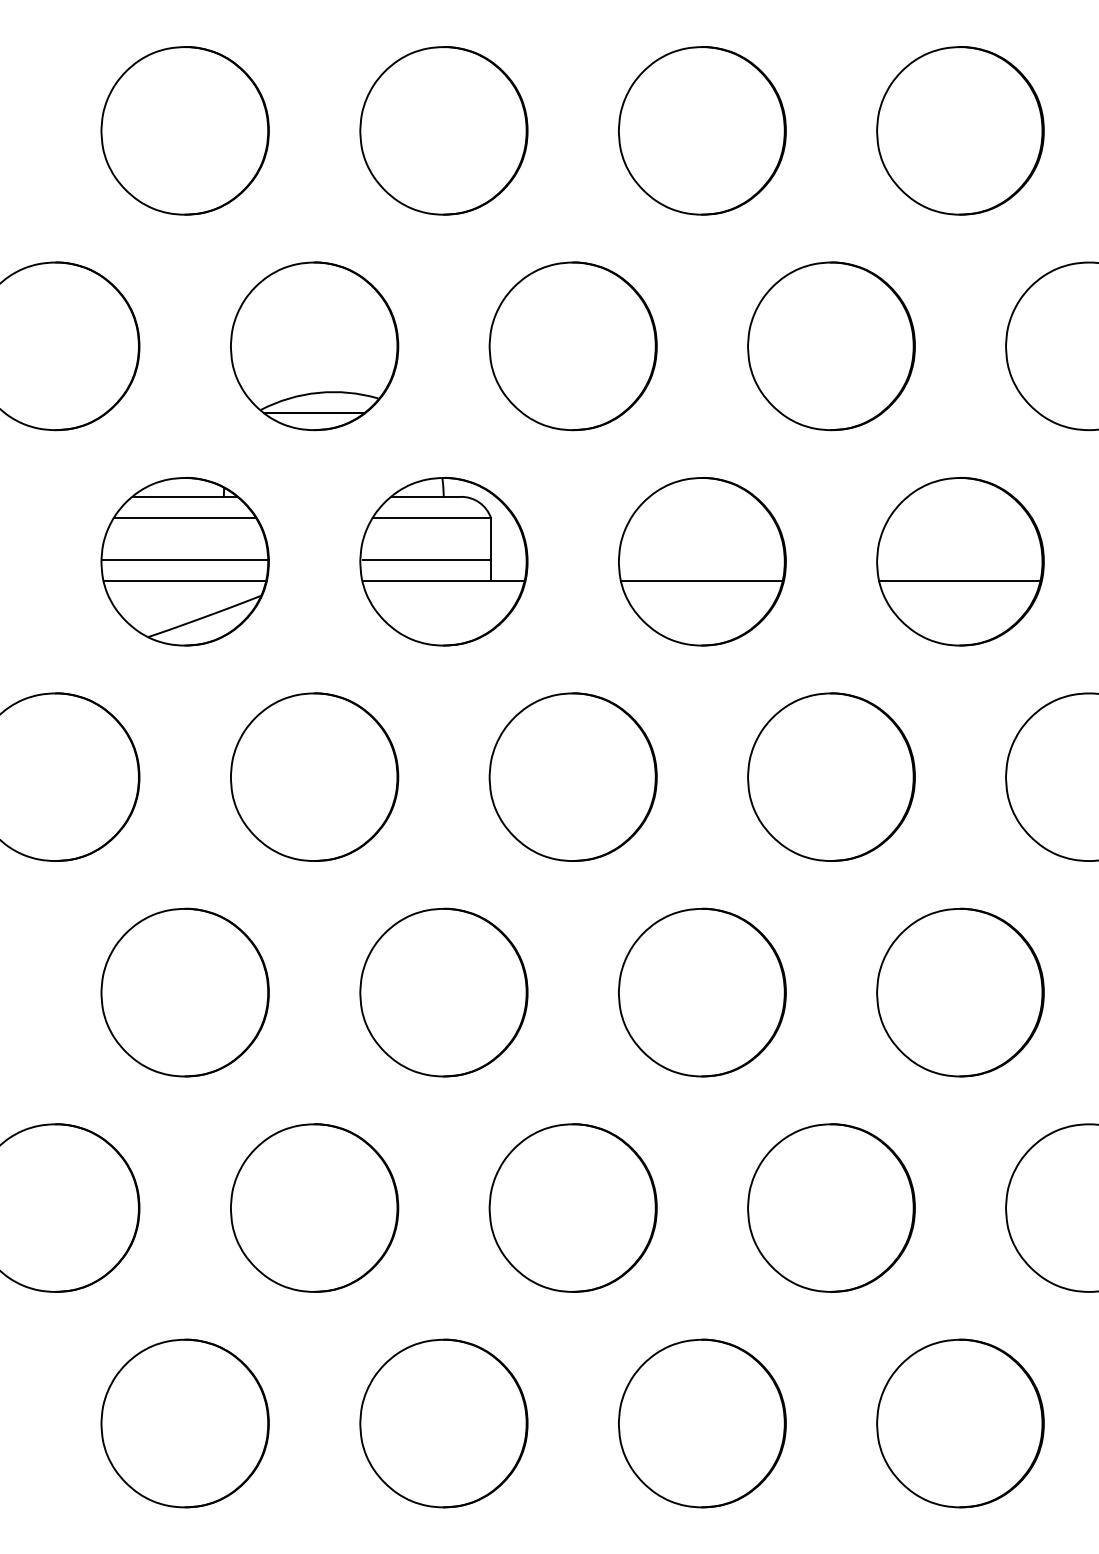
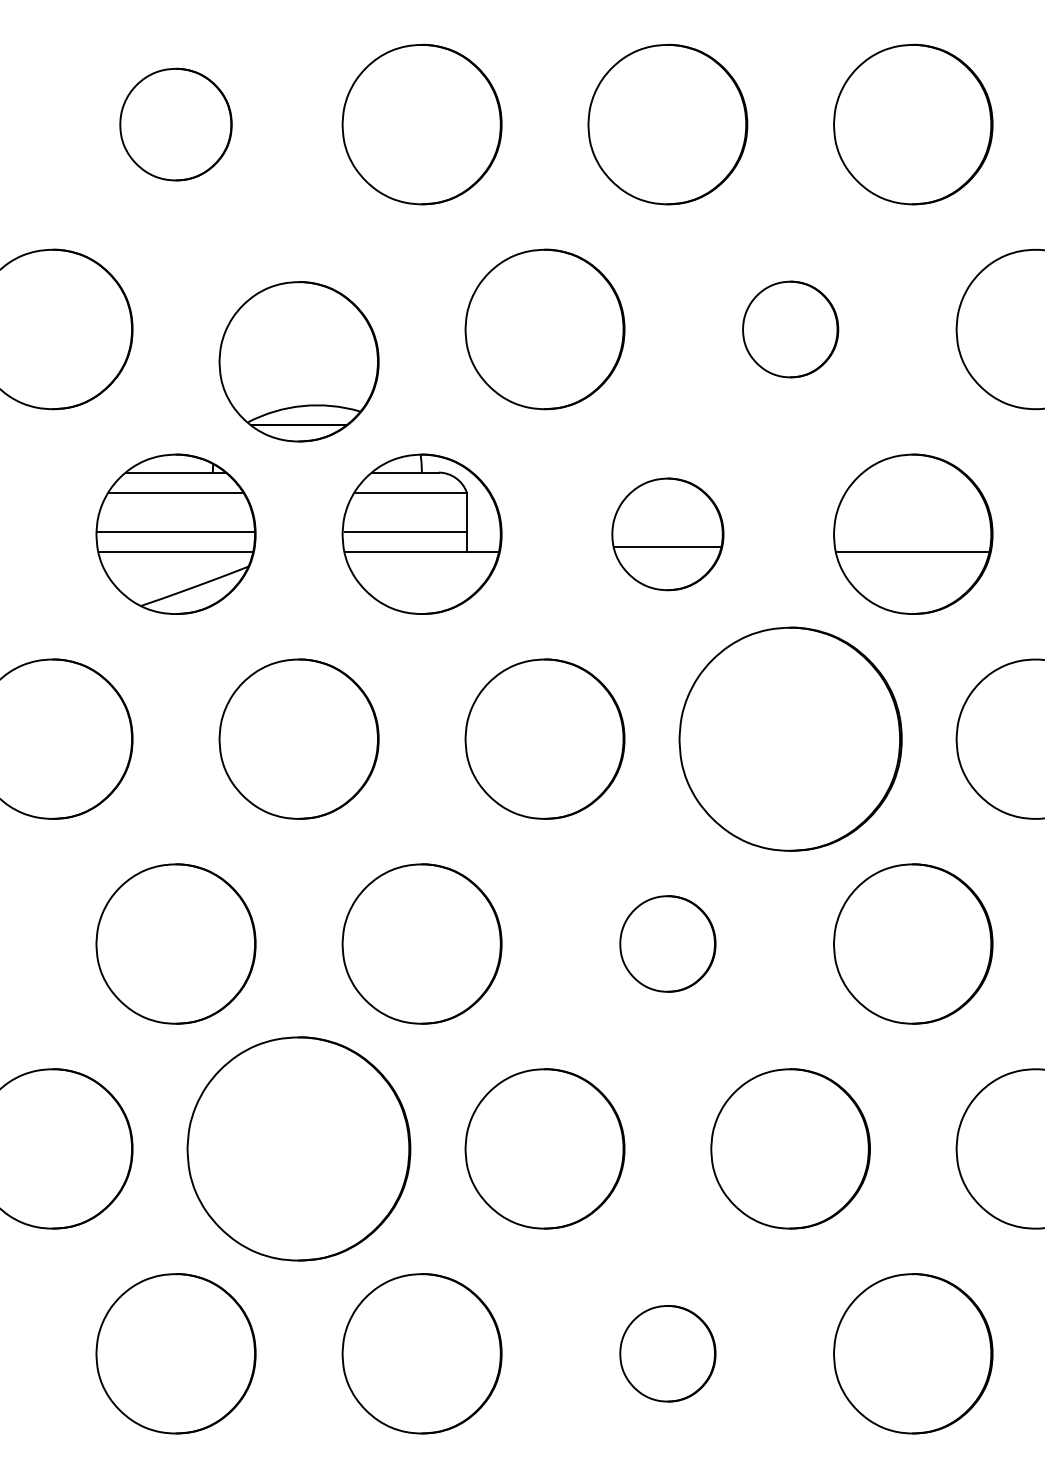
part: (184, 130) -> (175, 124), size x0.7
part: (314, 346) -> (299, 361), moved
part: (831, 346) -> (790, 329), size x0.6
part: (702, 561) -> (667, 534), size x0.7
part: (831, 776) -> (790, 738), size x1.4
part: (702, 992) -> (667, 943), size x0.6
part: (314, 1207) -> (299, 1148), size x1.4
part: (702, 1423) -> (667, 1353), size x0.6

